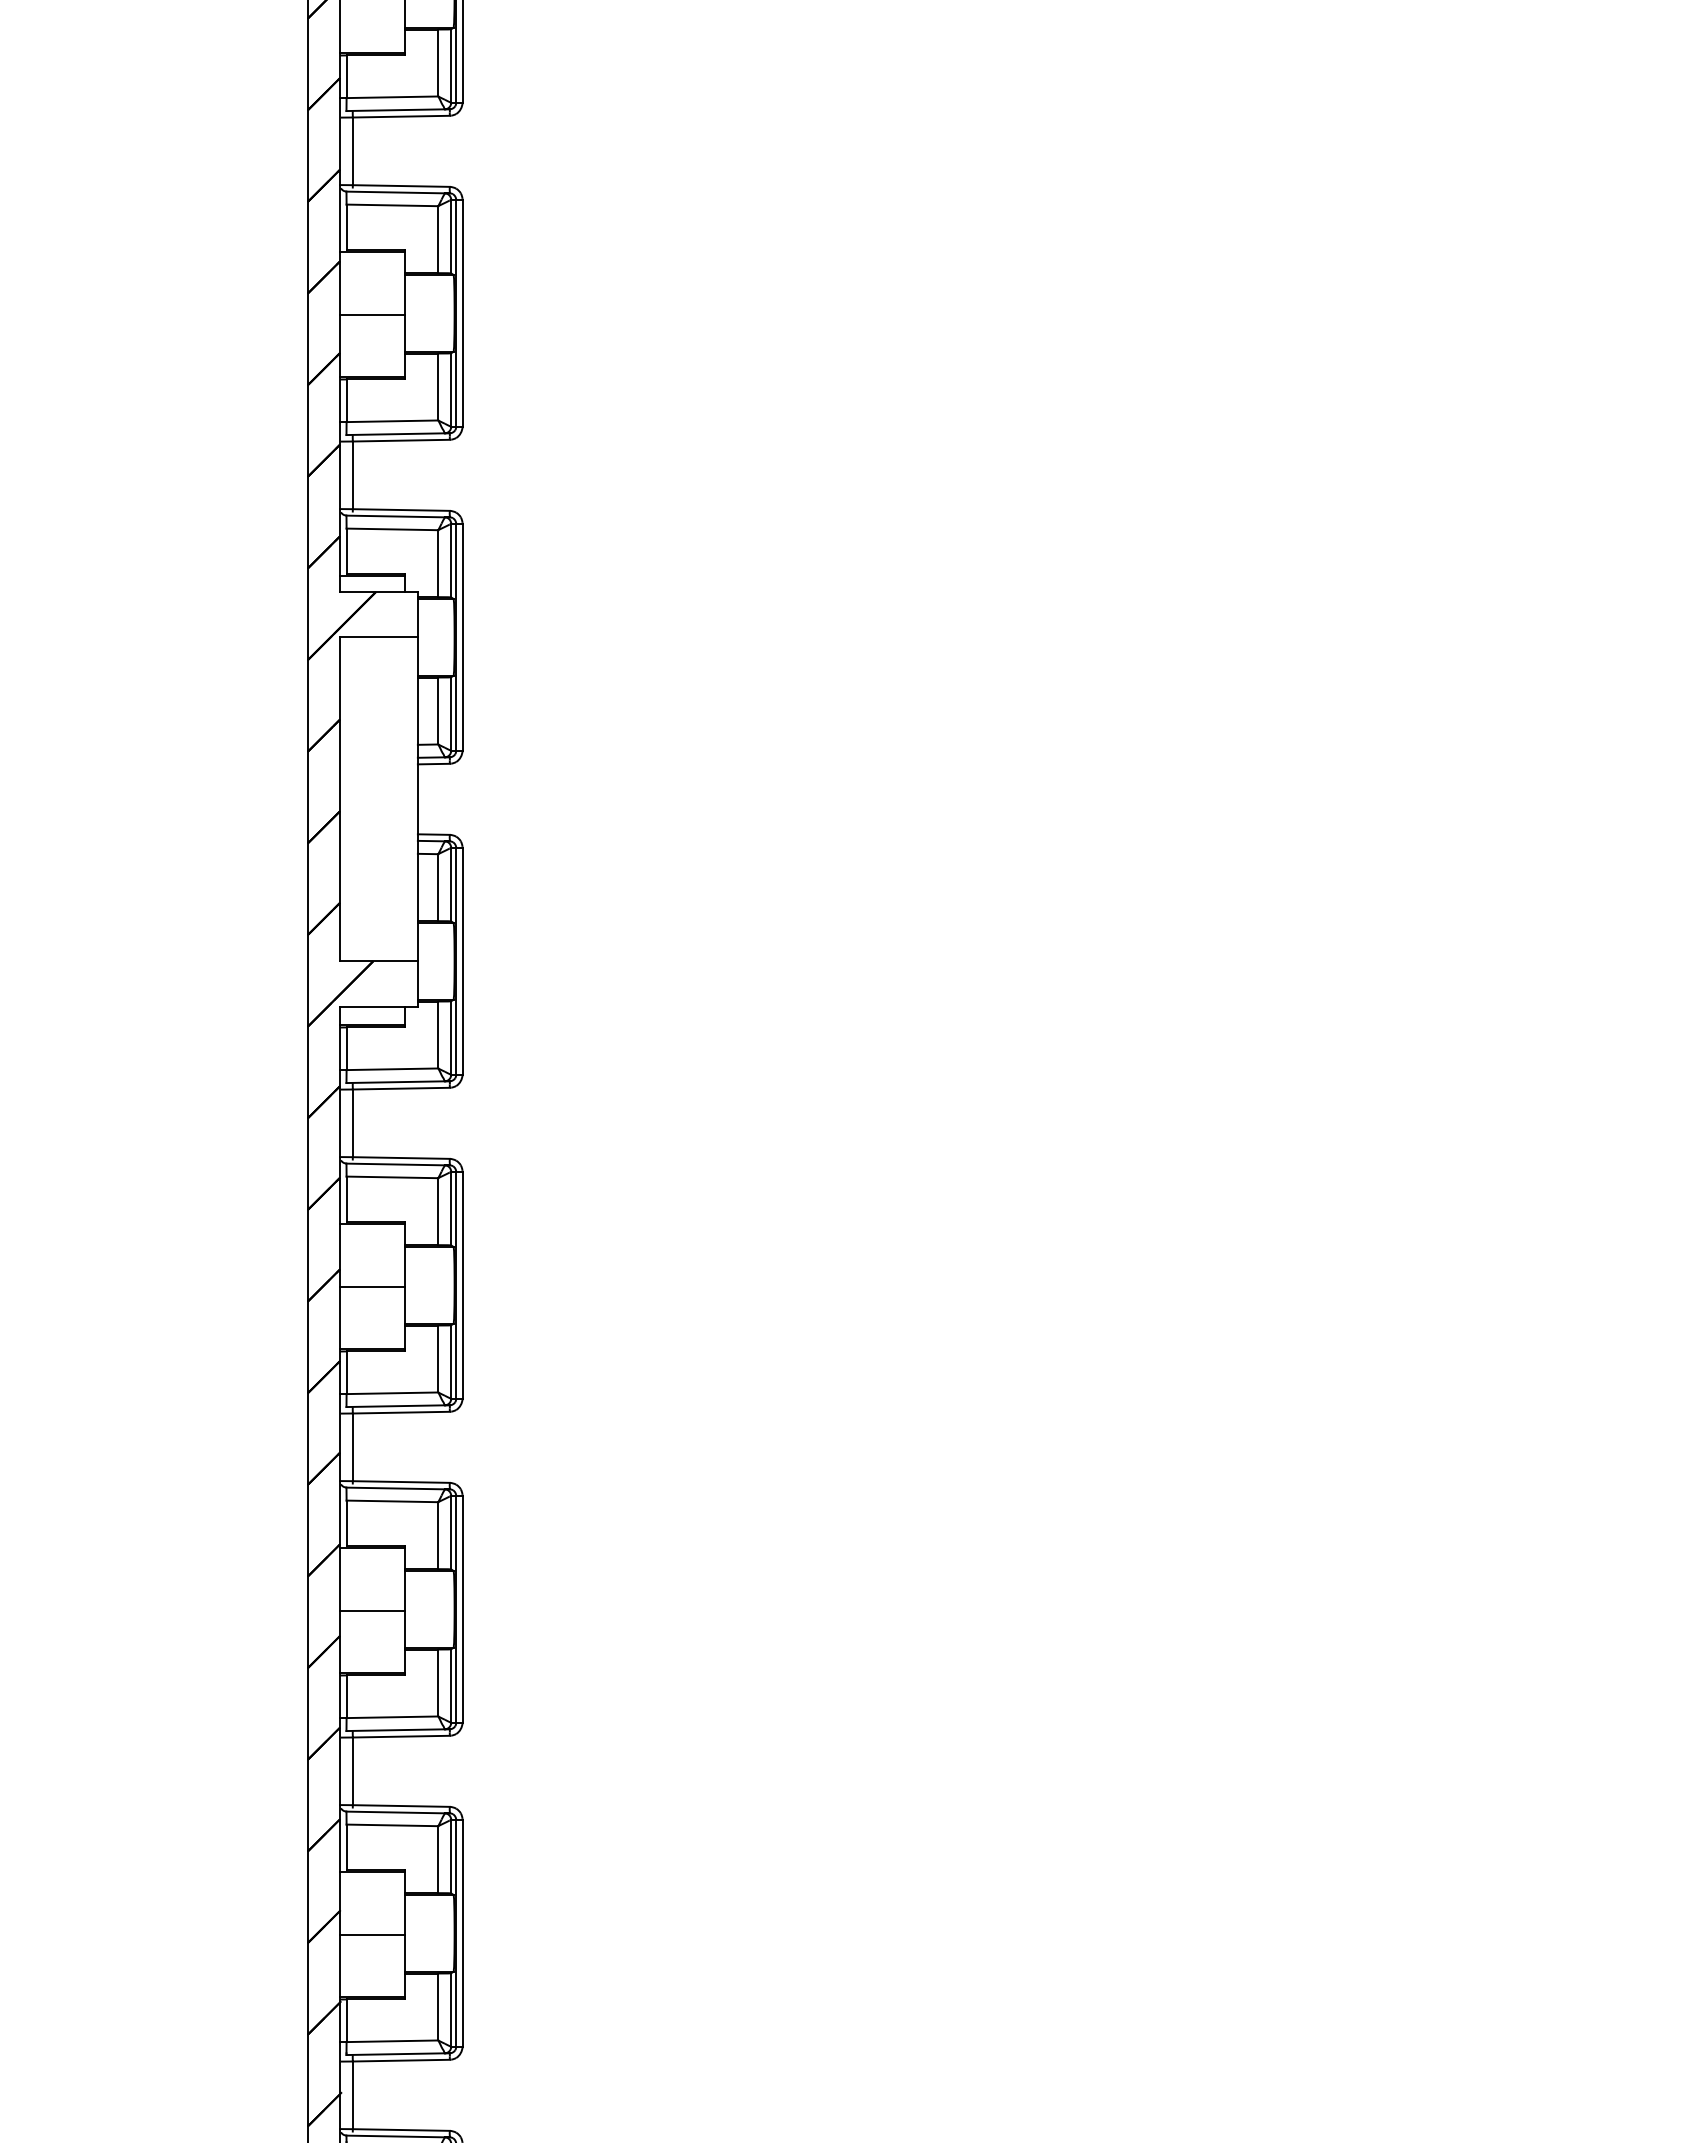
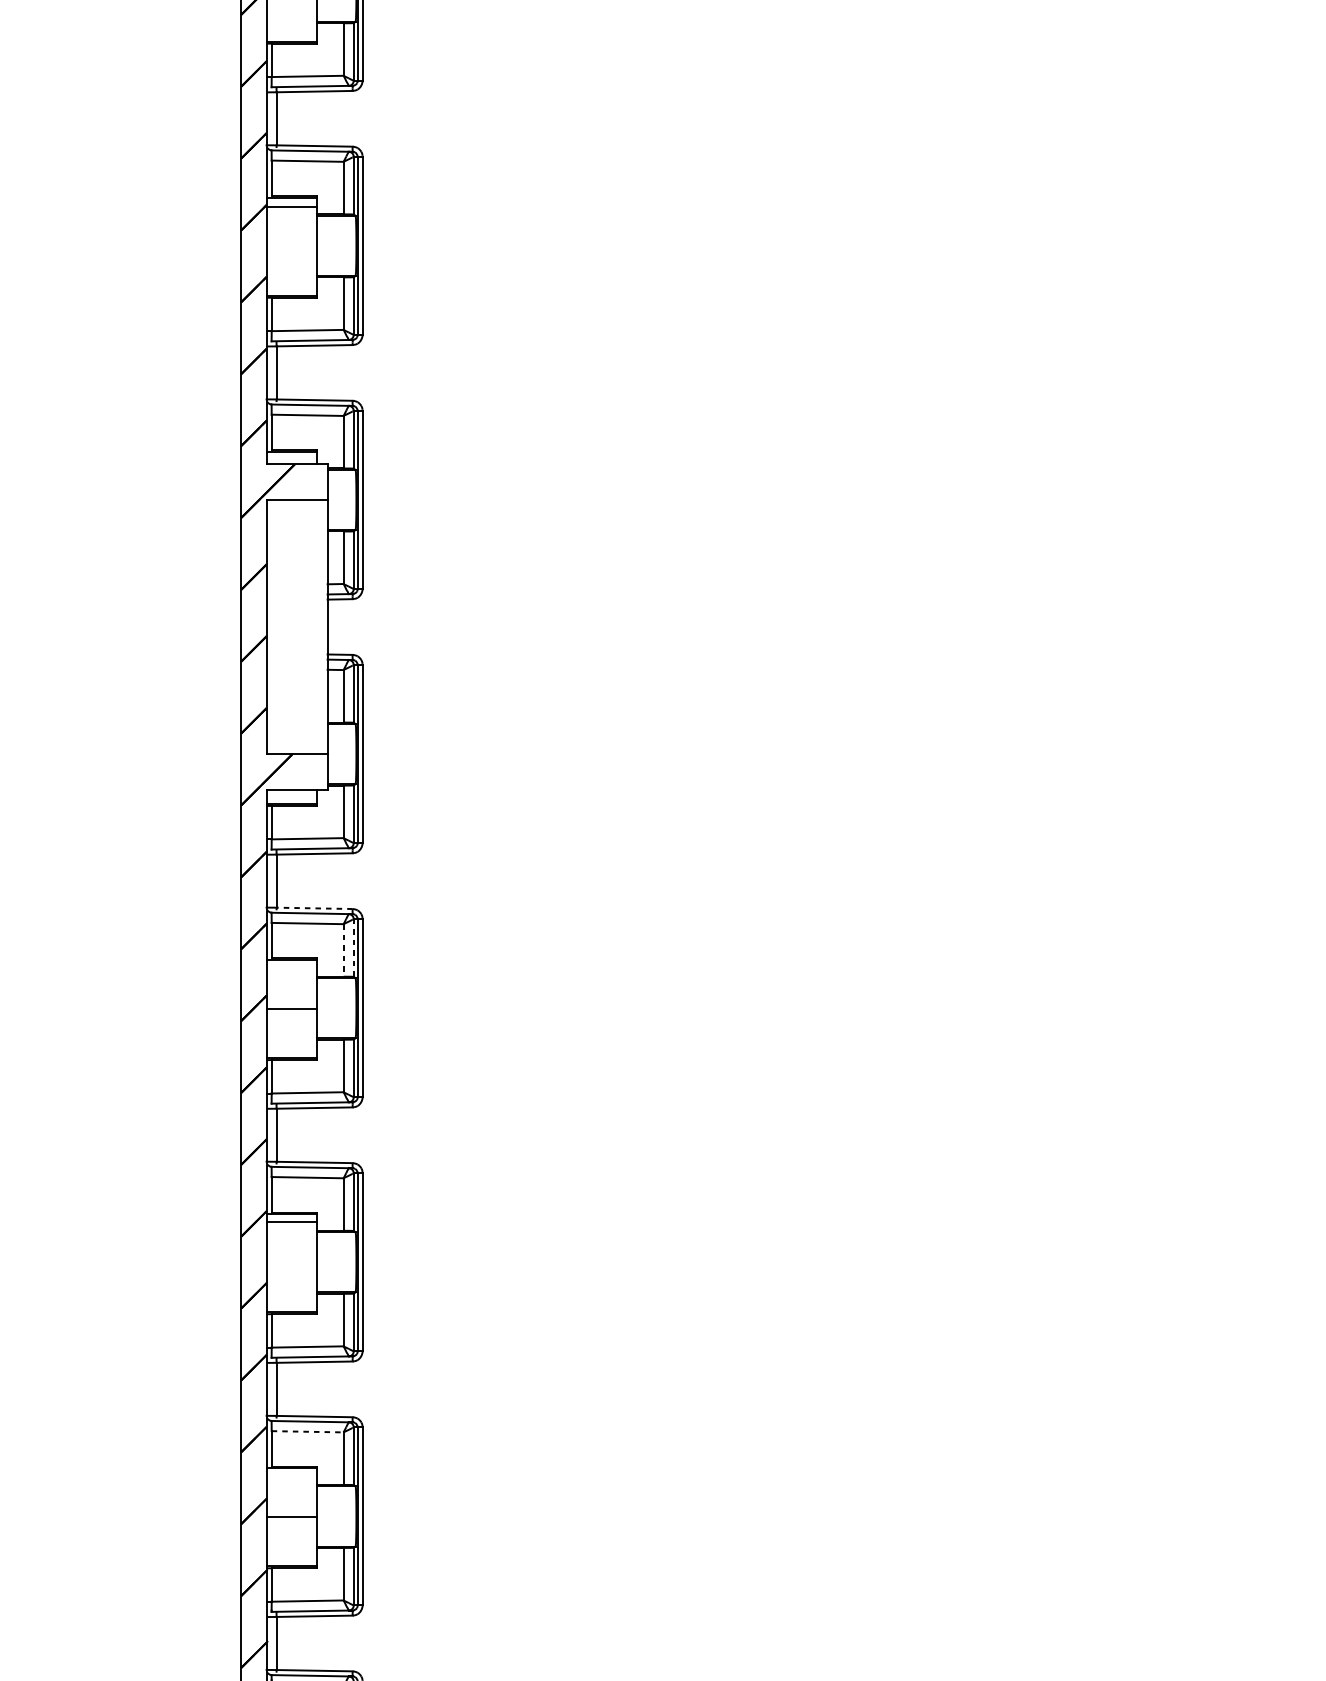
line: (372, 314) -> (292, 206), moved
line: (401, 1158) -> (314, 908), solid -> dashed
line: (451, 1208) -> (353, 947), solid -> dashed
line: (438, 1212) -> (343, 951), solid -> dashed
line: (372, 1610) -> (292, 1221), moved
line: (392, 1825) -> (307, 1431), solid -> dashed

